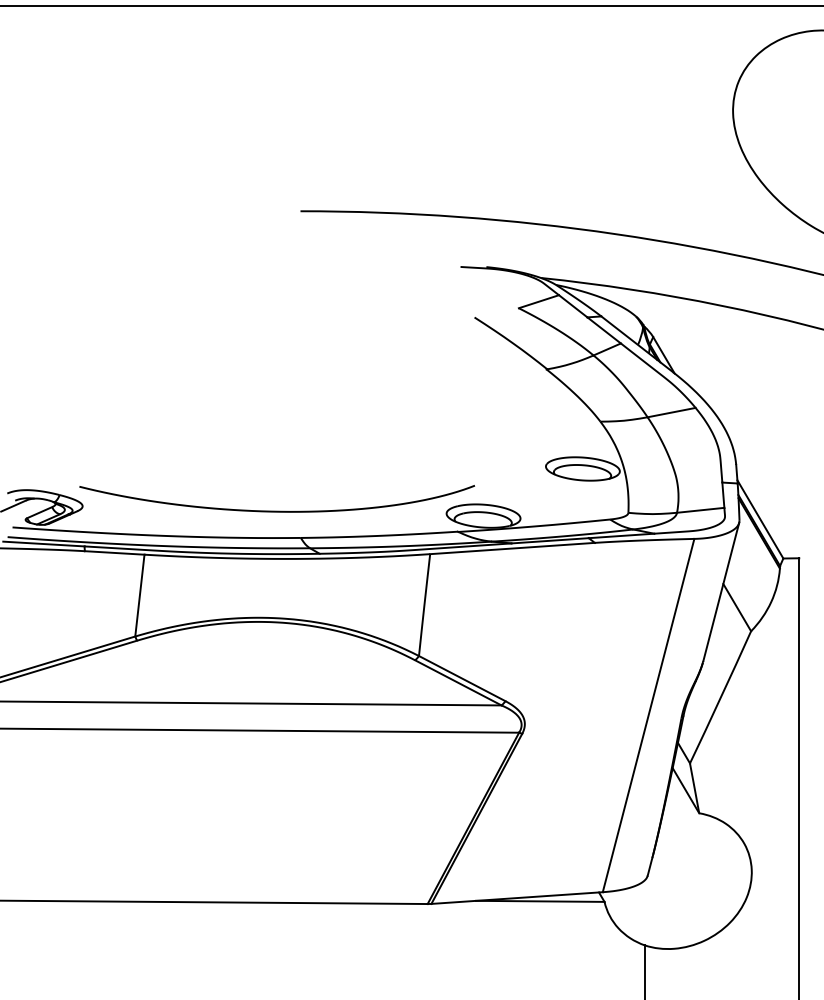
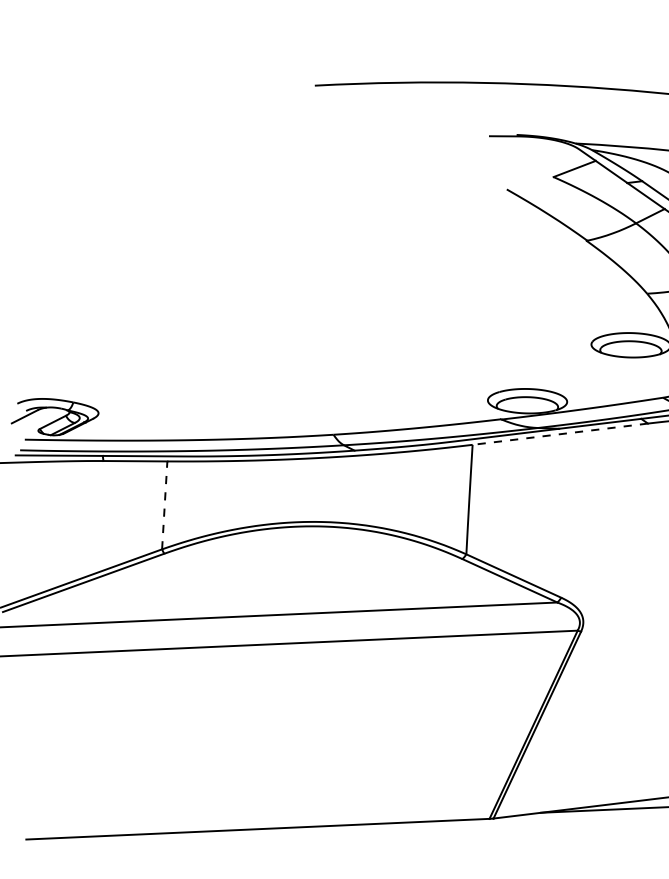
curve: (277, 510) -> (307, 406), removed
line: (512, 548) -> (560, 434), solid -> dashed
line: (139, 595) -> (164, 505), solid -> dashed

